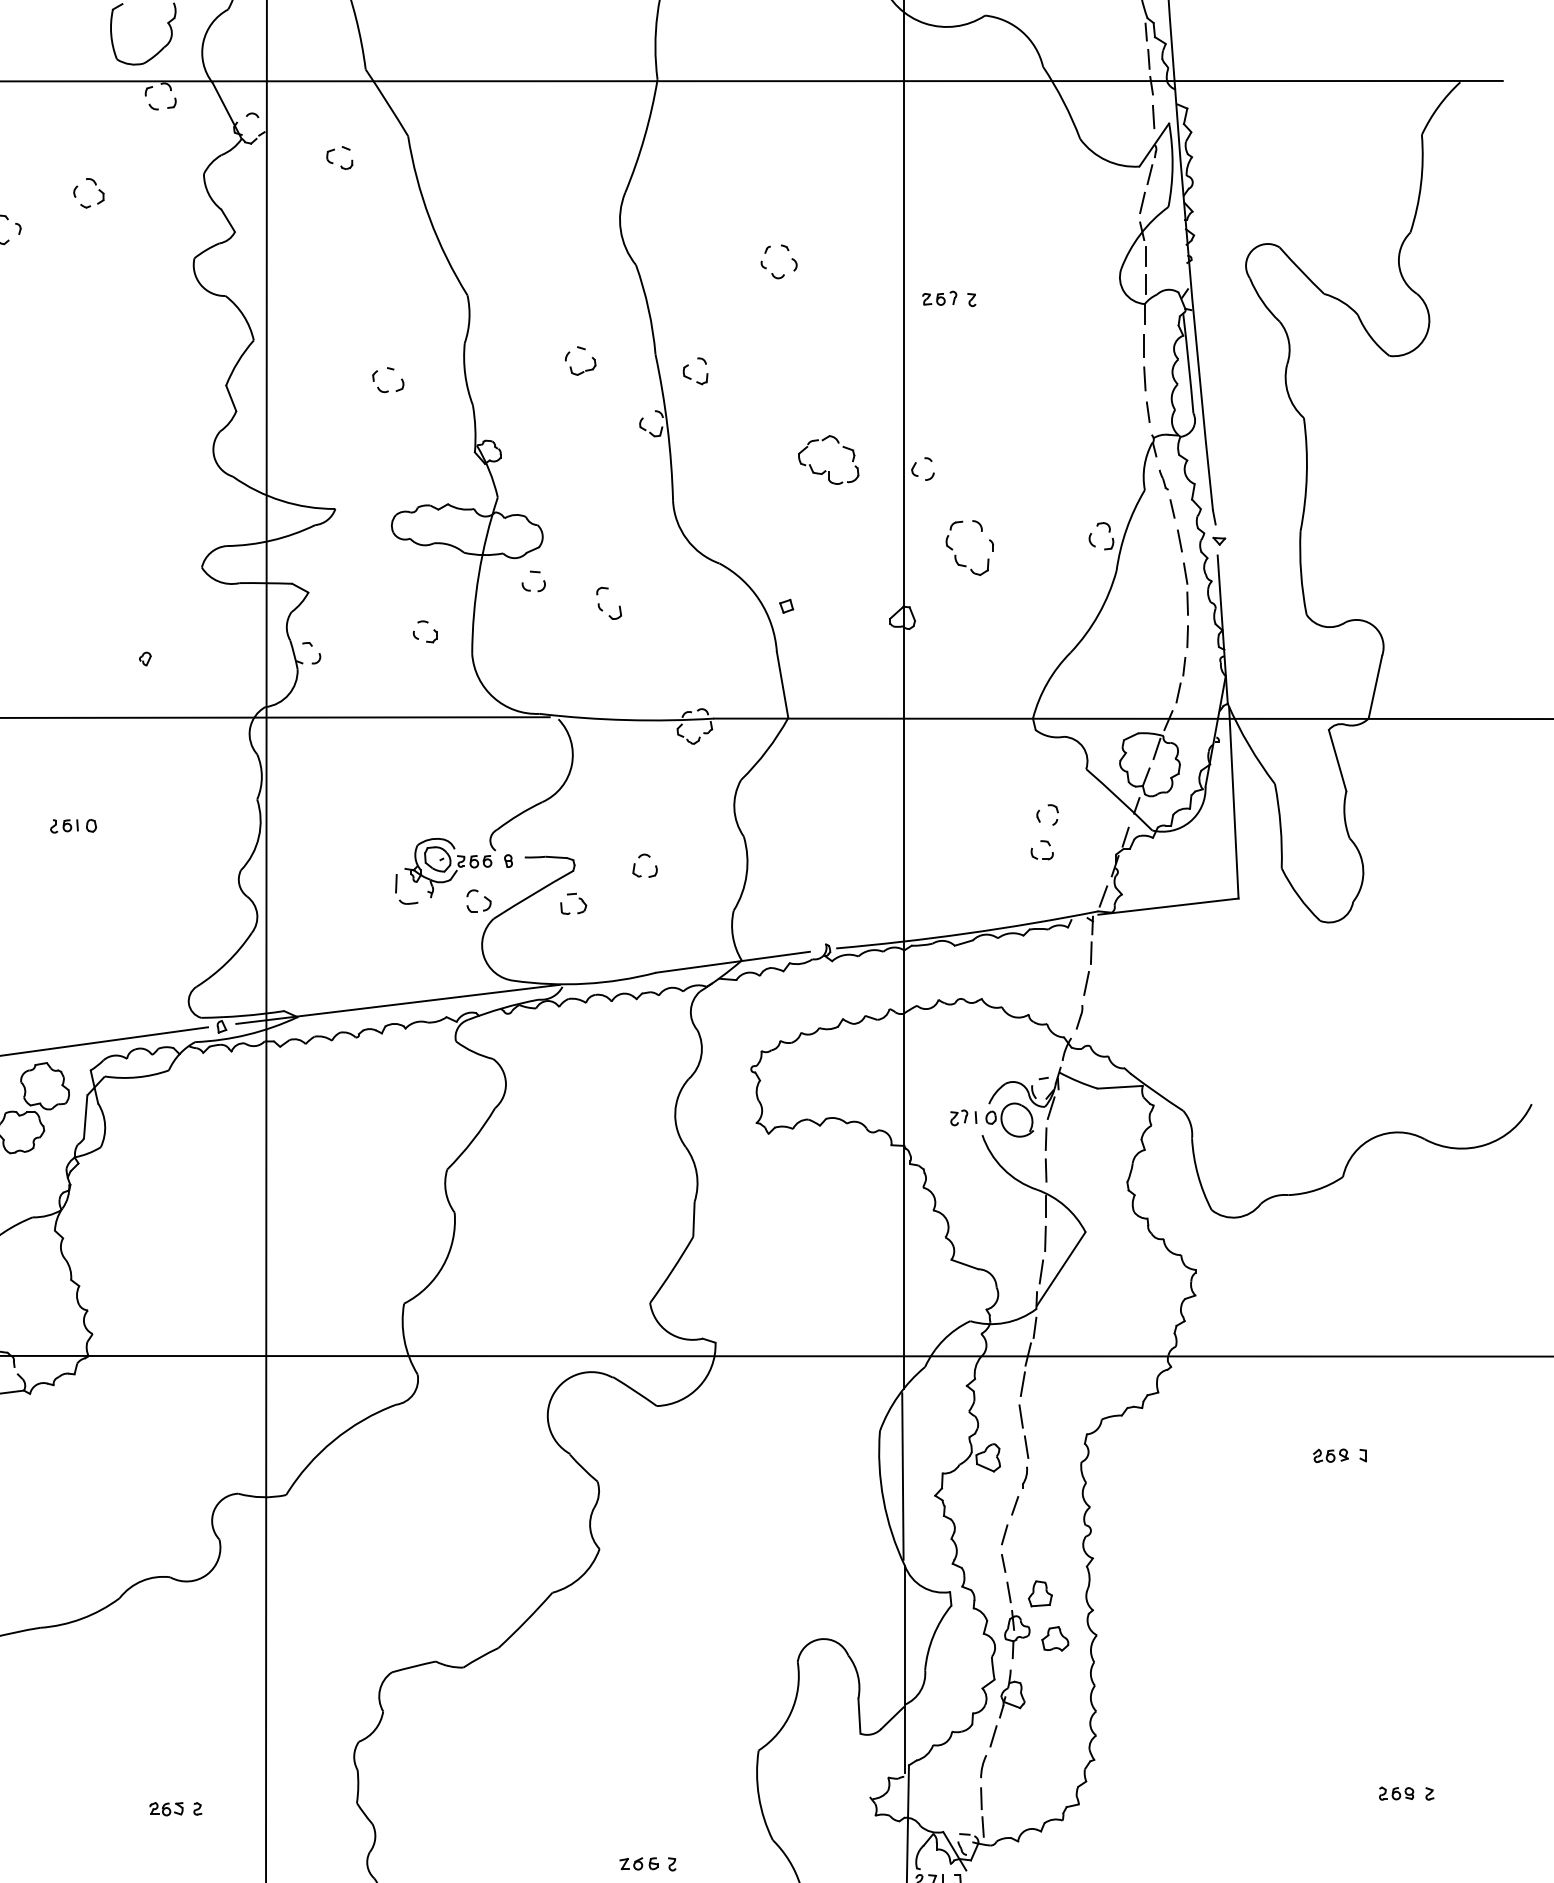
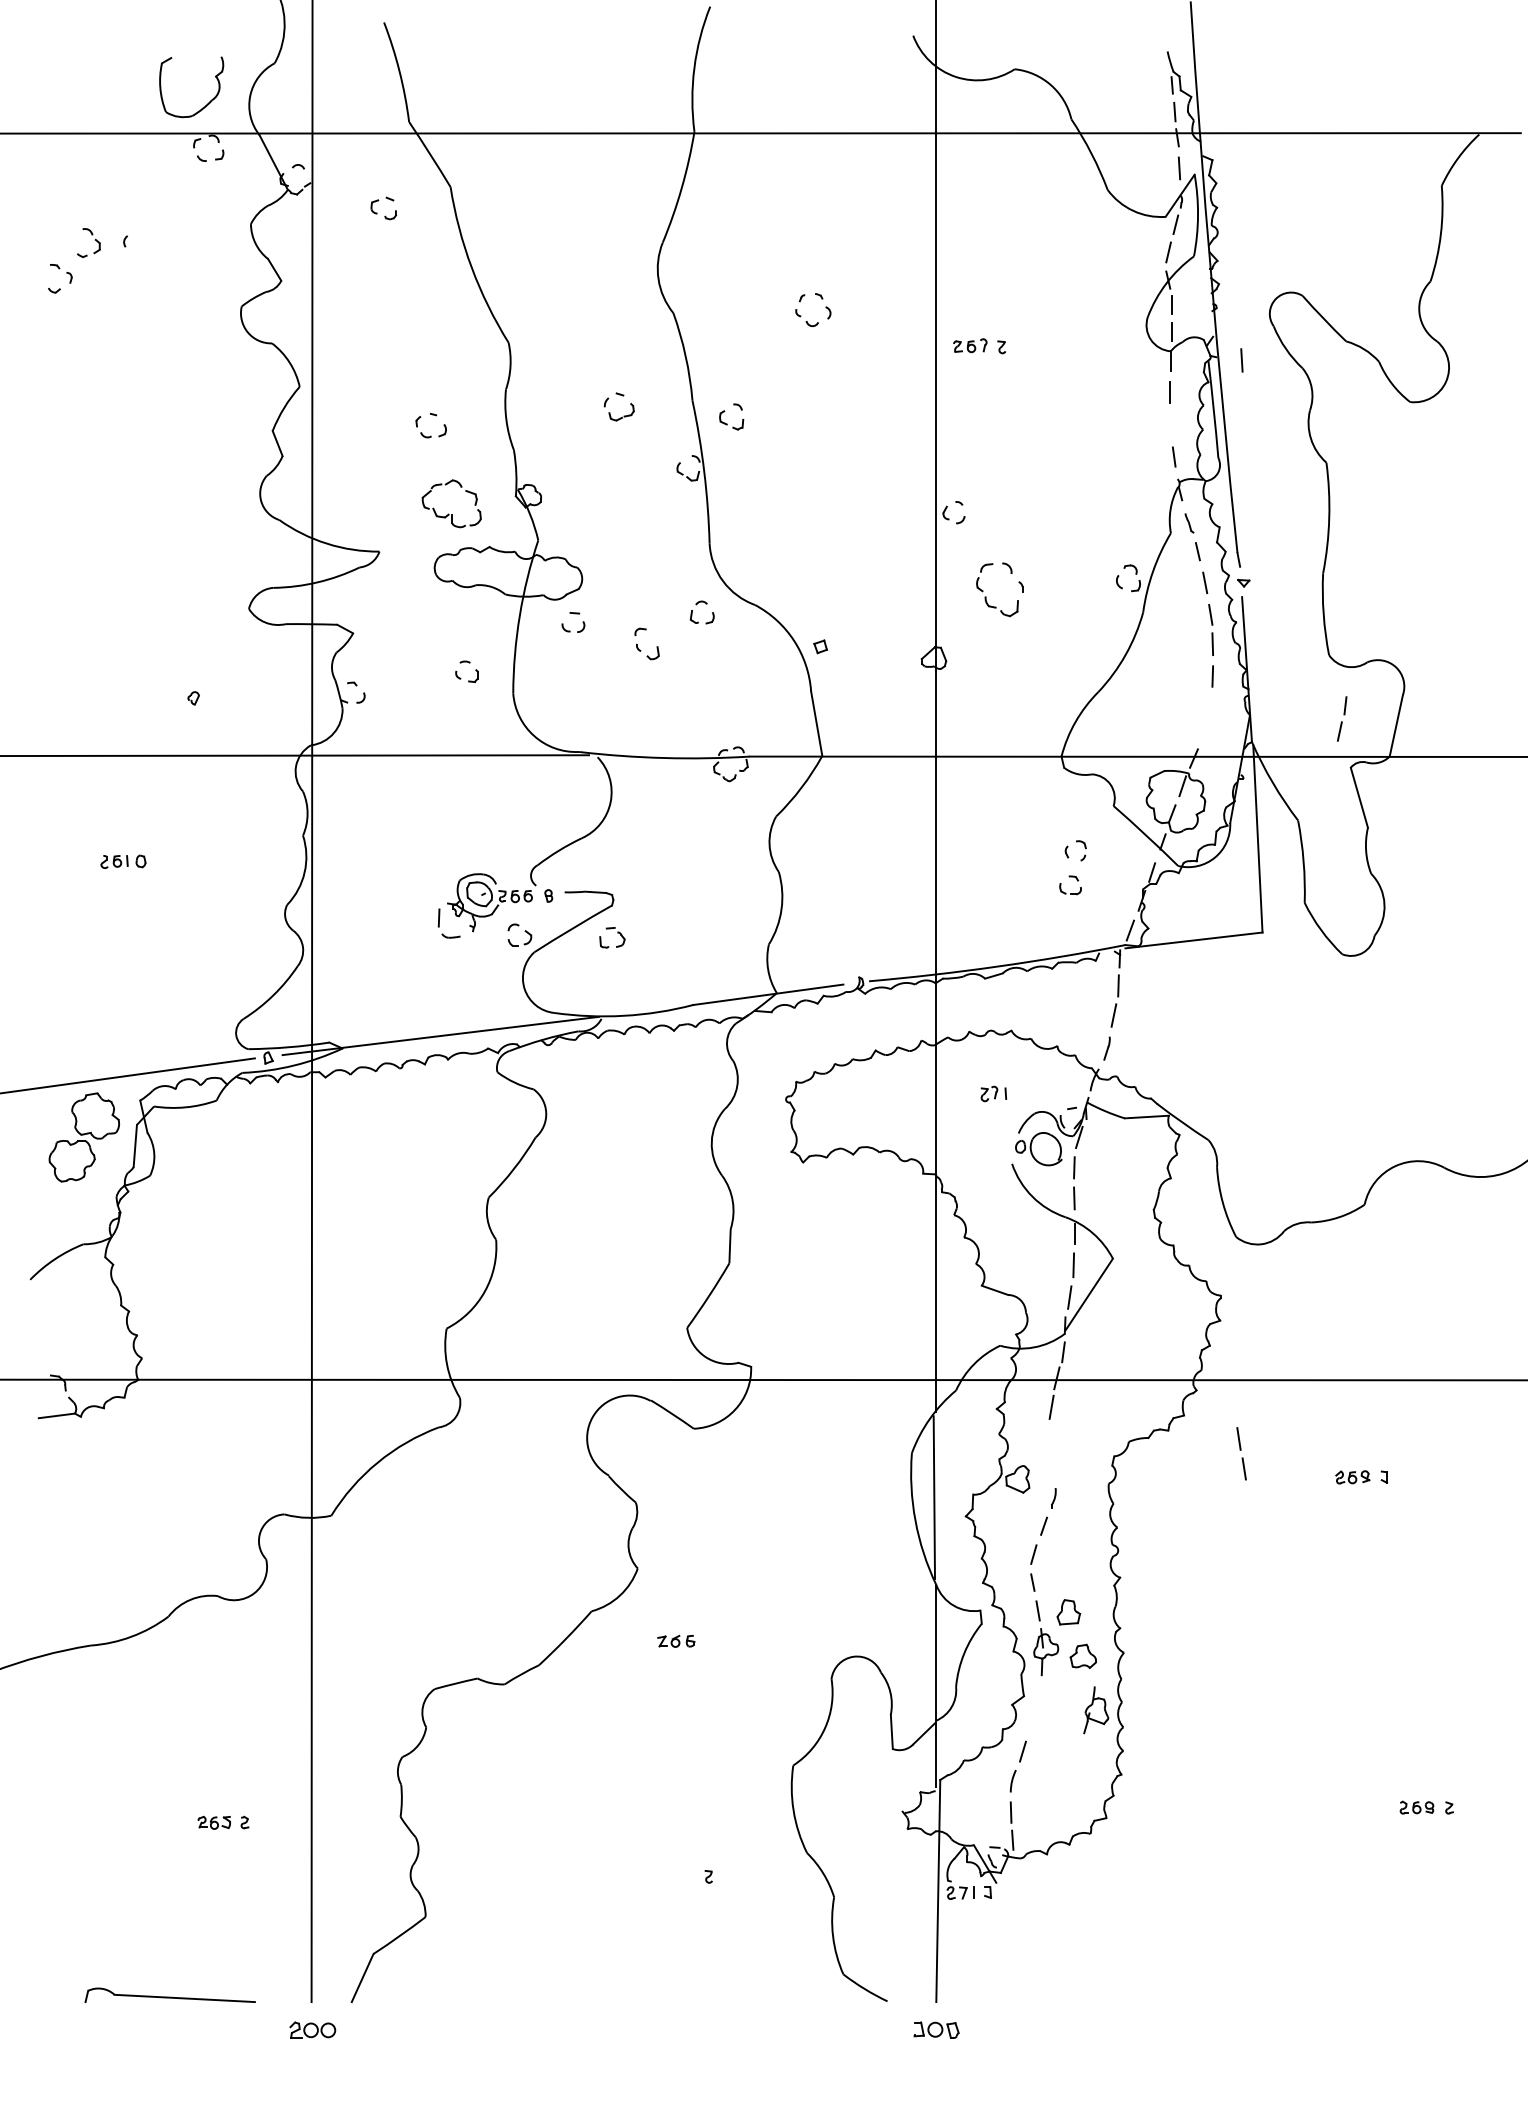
part: (98, 190) -> (94, 240), moved
line: (1144, 378) -> (1241, 360), moved
part: (825, 469) -> (448, 513), moved
part: (1181, 679) -> (1342, 718), moved
part: (639, 858) -> (696, 605), moved
part: (963, 1117) -> (993, 1093), moved
line: (1023, 1428) -> (1241, 1450), moved
part: (1012, 1694) -> (1096, 1710), moved
part: (639, 1863) -> (676, 1640), moved

